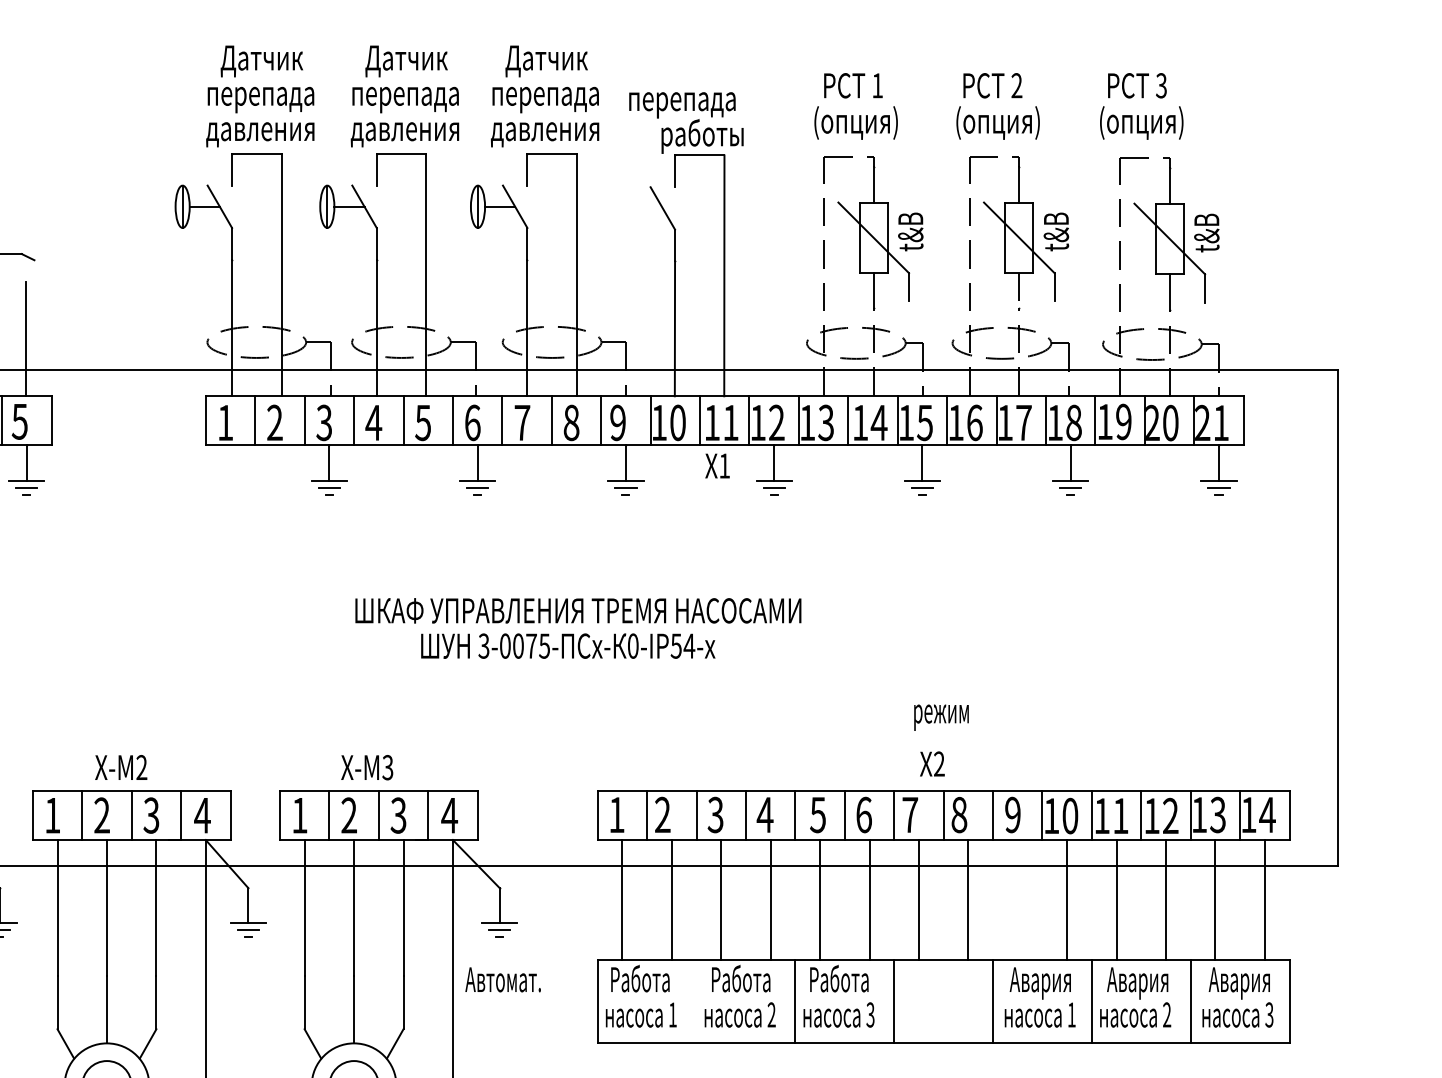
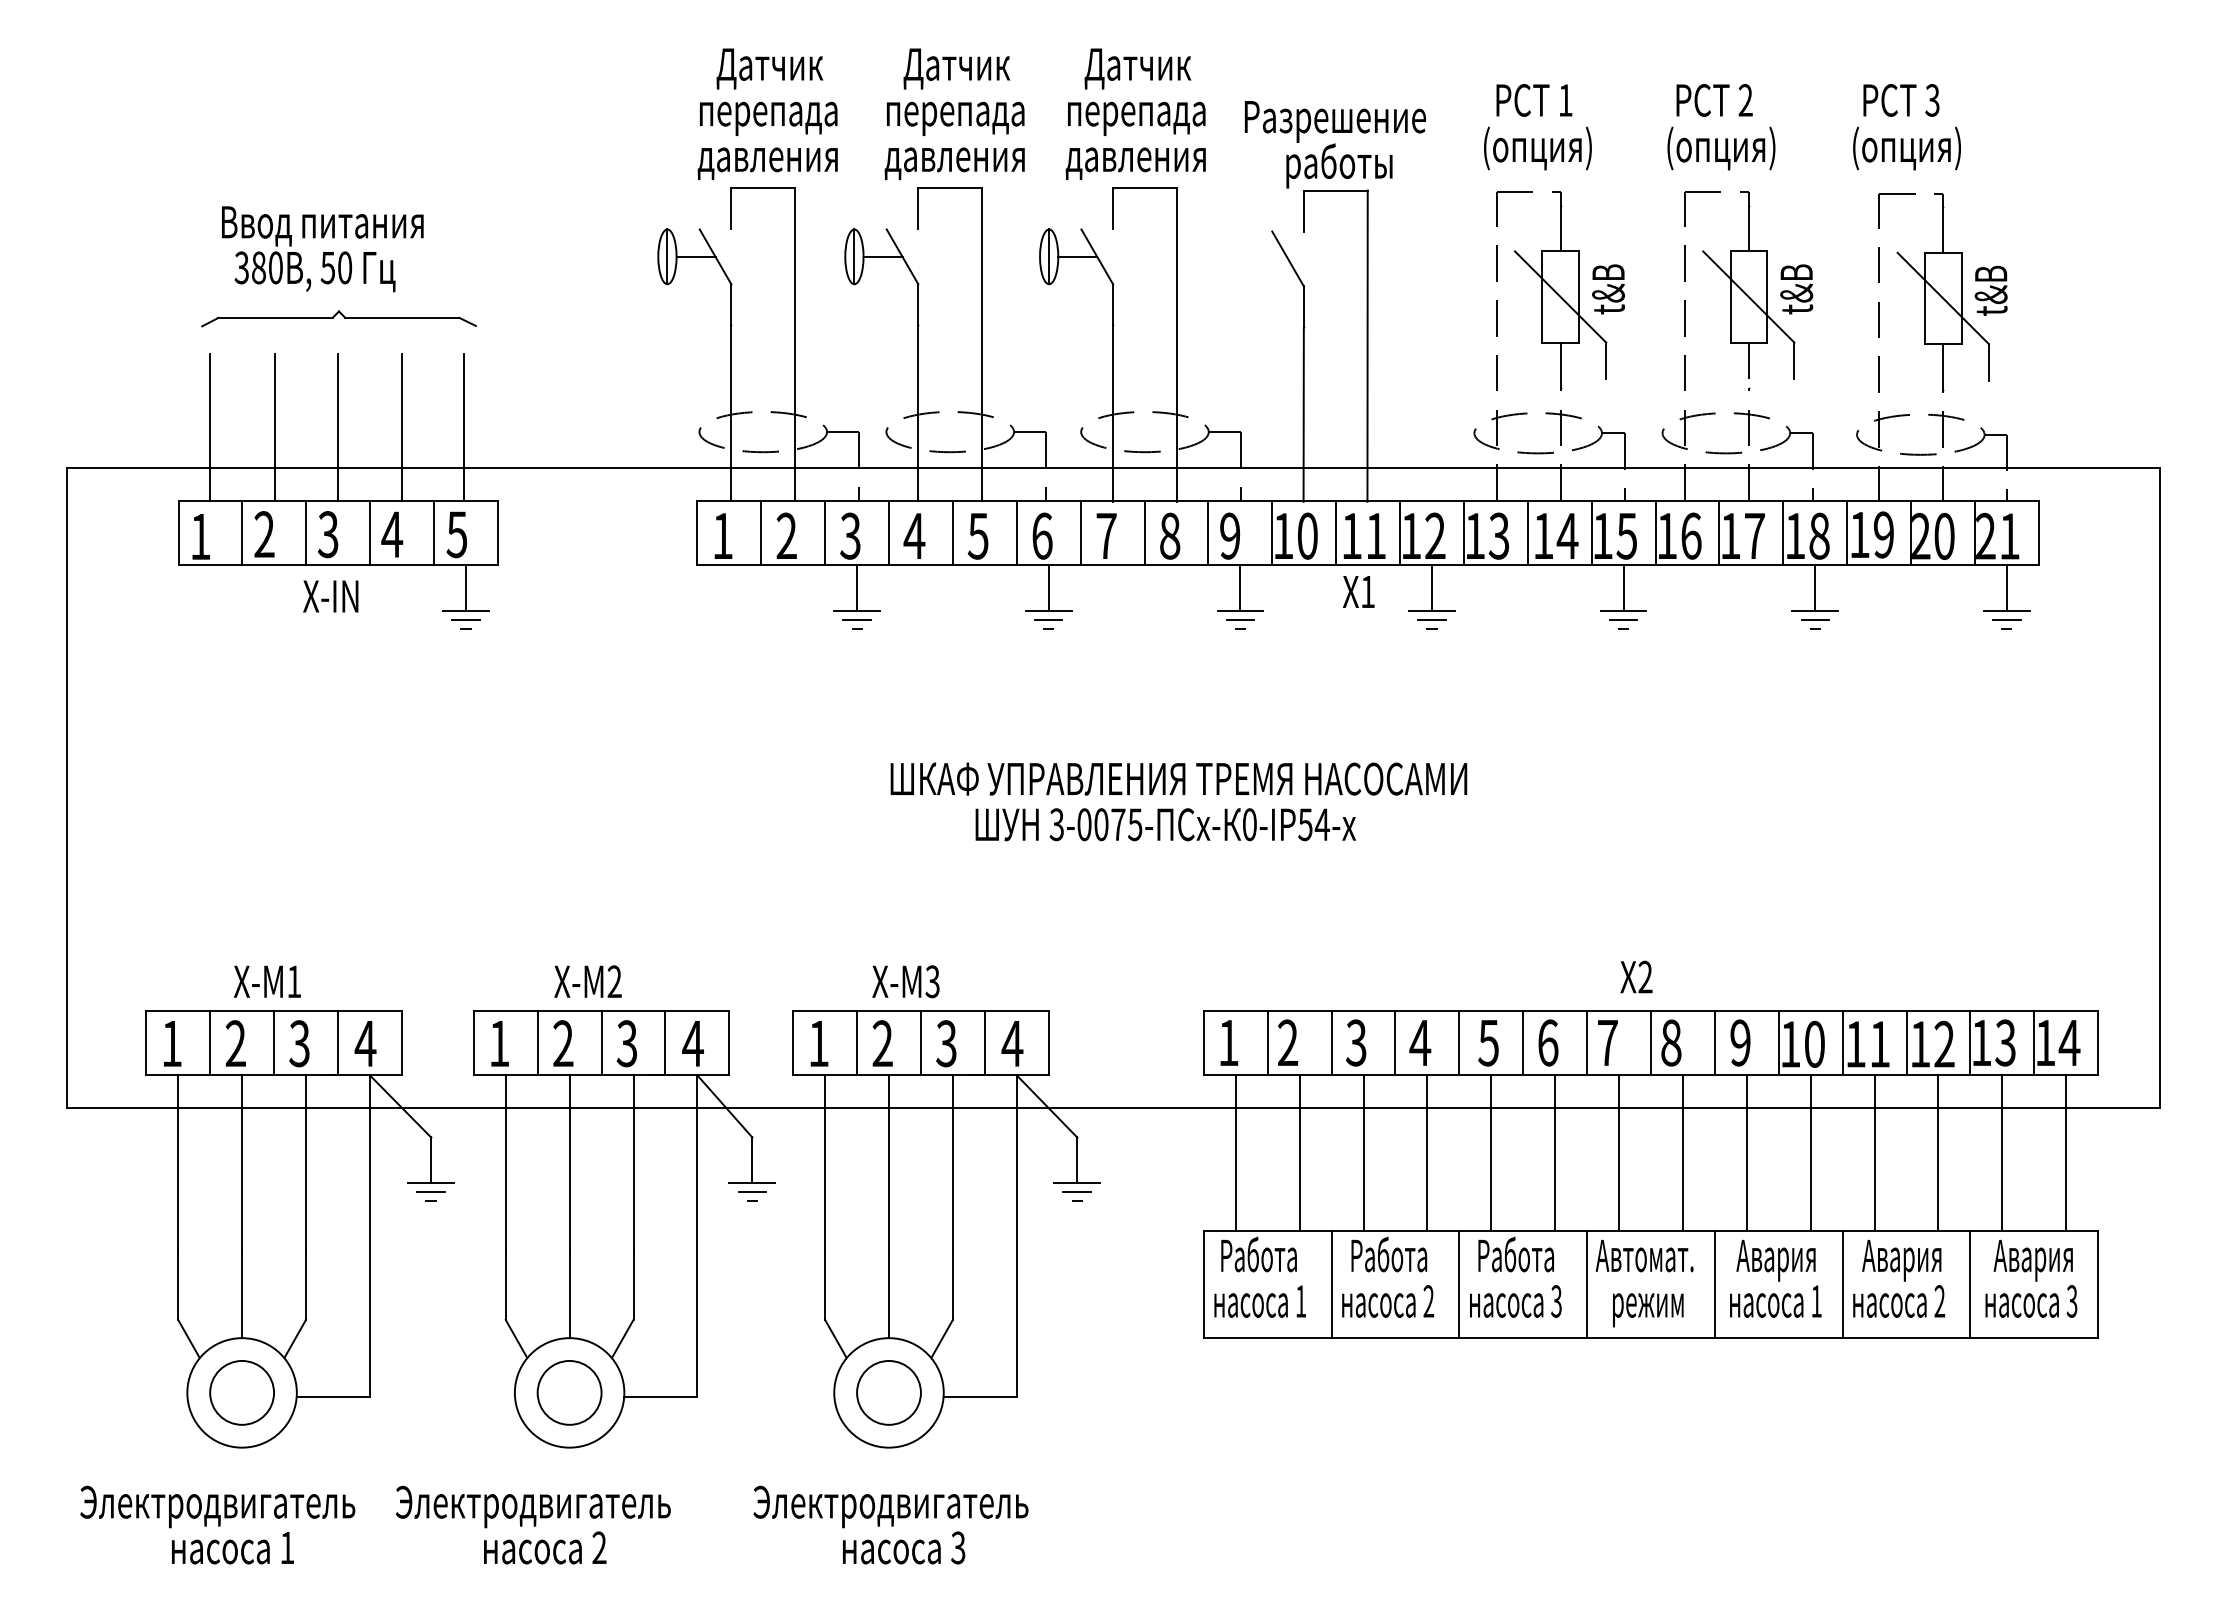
text: (699, 102) -> (1335, 121), перепада -> Разрешение
text: (941, 717) -> (1648, 1310), moved
line: (1017, 899) -> (1746, 1152), added
text: (503, 979) -> (1644, 1255), moved
line: (696, 1001) -> (1331, 1284), added

